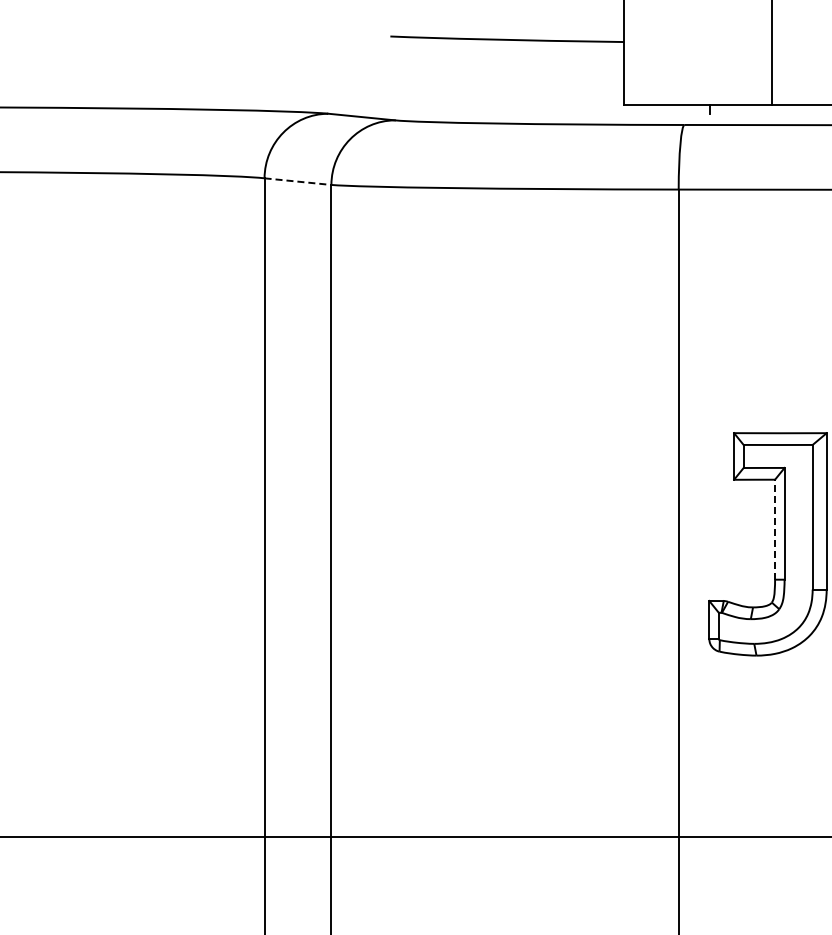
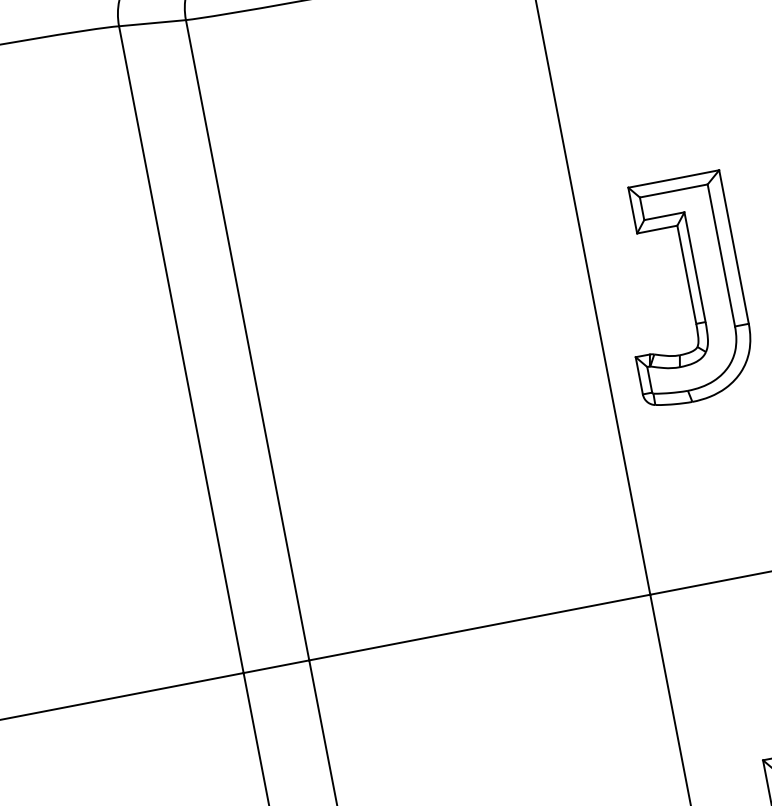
line: (298, 181) -> (152, 22), dashed -> solid
line: (775, 529) -> (687, 274), dashed -> solid

